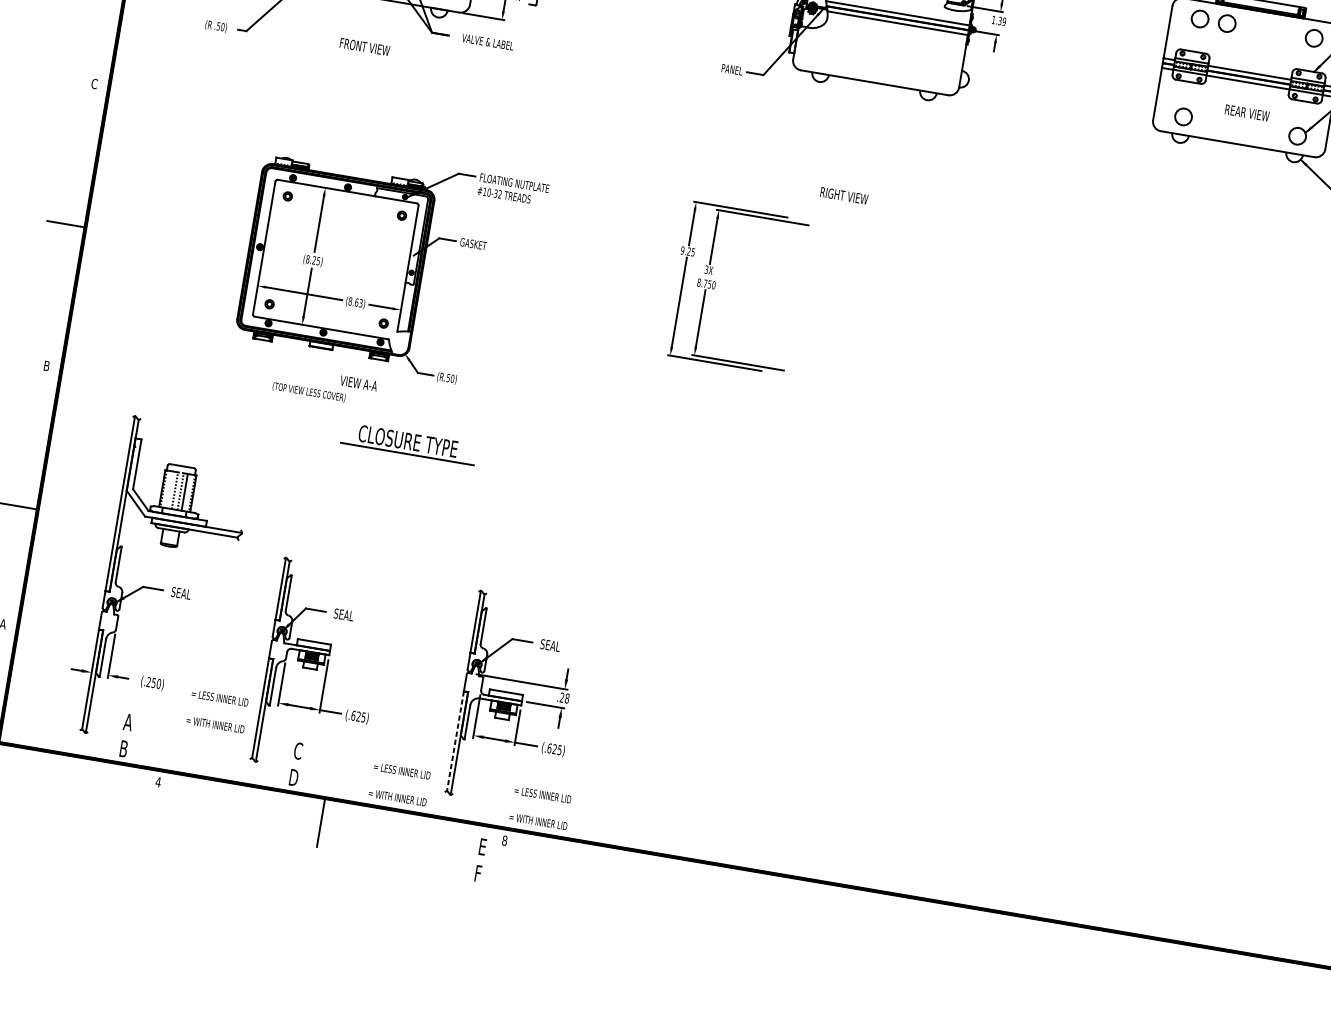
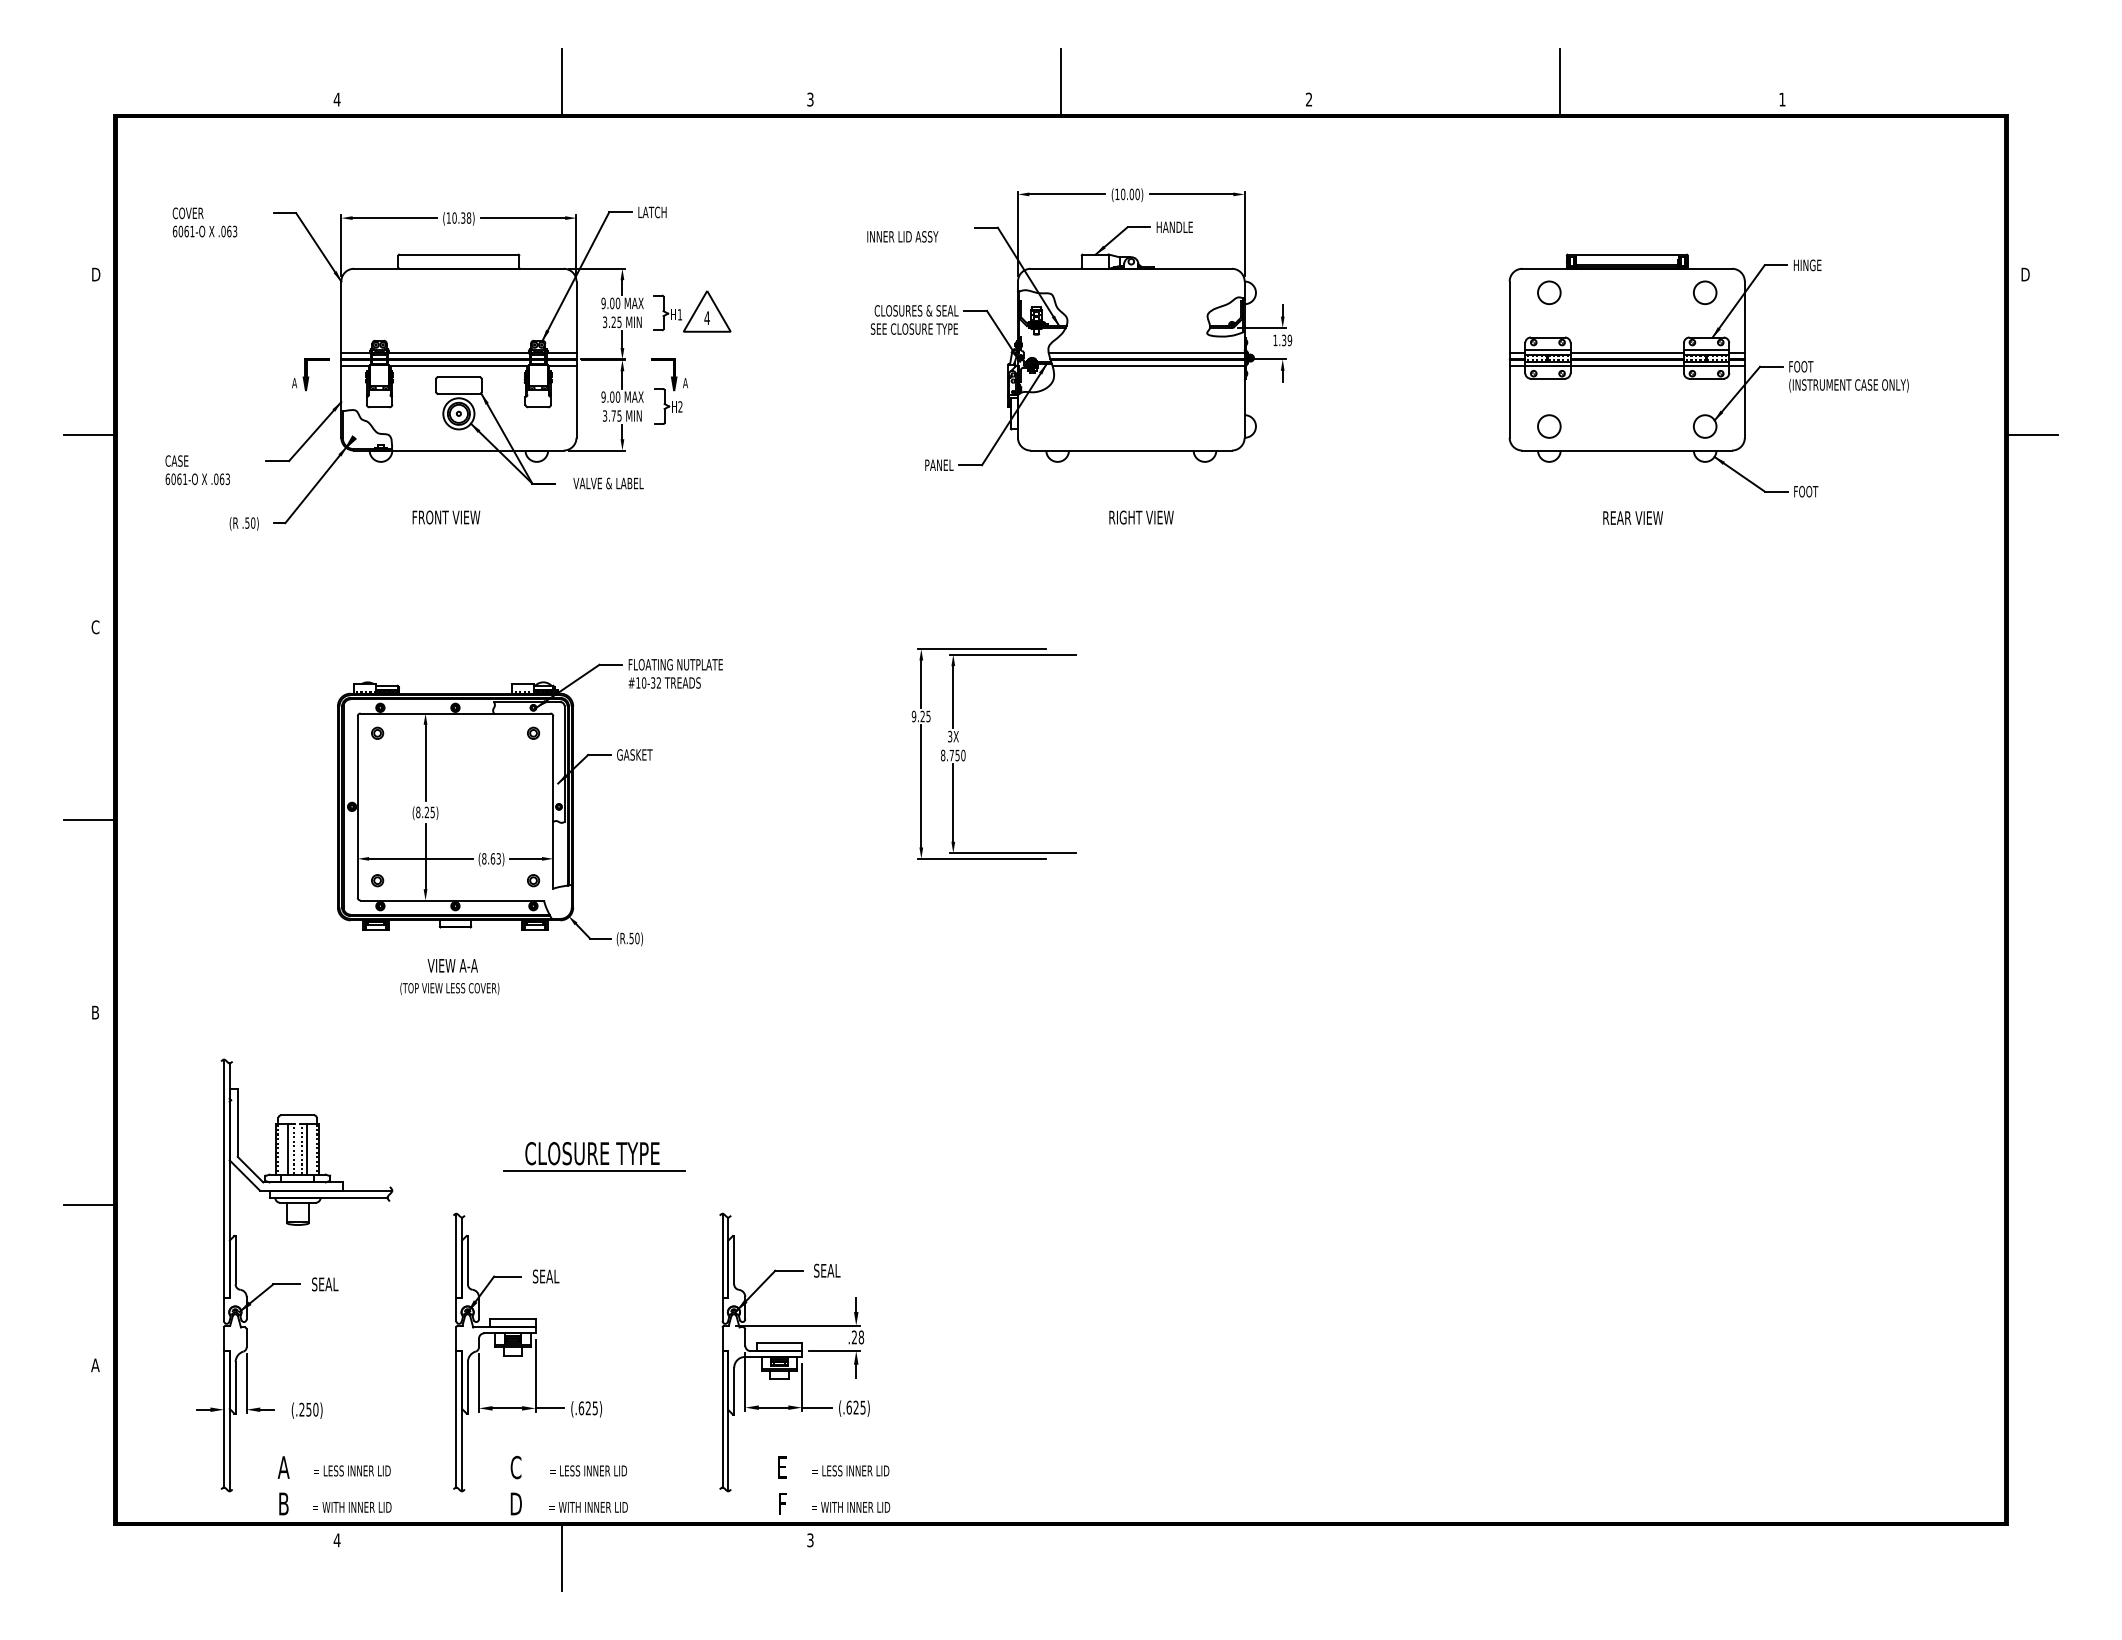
circle: (1227, 23) -> (1586, 292), removed
text: (1246, 112) -> (1632, 517), moved
text: (844, 195) -> (1141, 517), moved
text: (358, 383) -> (452, 965), moved
part: (409, 443) -> (594, 1156), moved
line: (171, 490) -> (288, 1149), added
text: (218, 711) -> (352, 1488), moved
line: (455, 741) -> (722, 1419), dashed -> solid
text: (399, 784) -> (588, 1488), moved
text: (504, 840) -> (810, 1540), 8 -> 3
text: (480, 860) -> (782, 1485), moved

